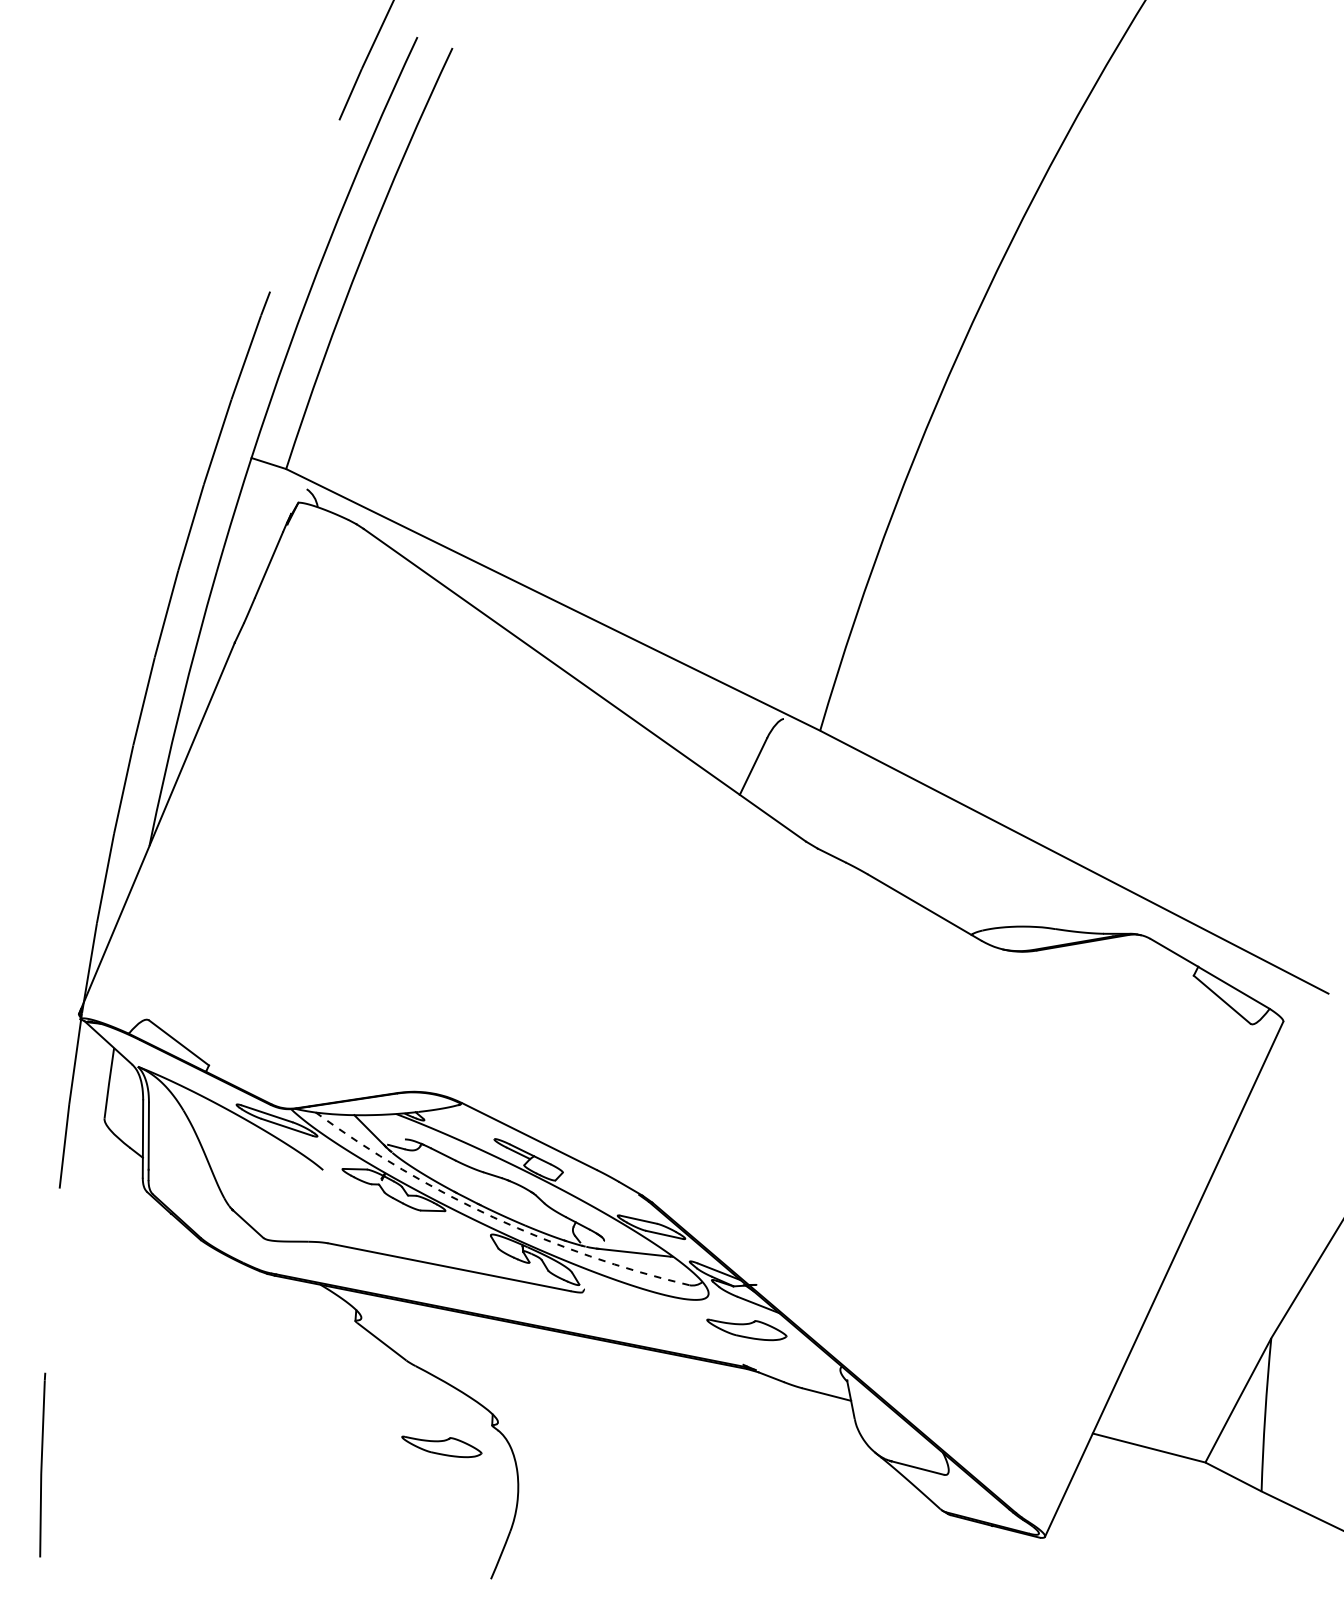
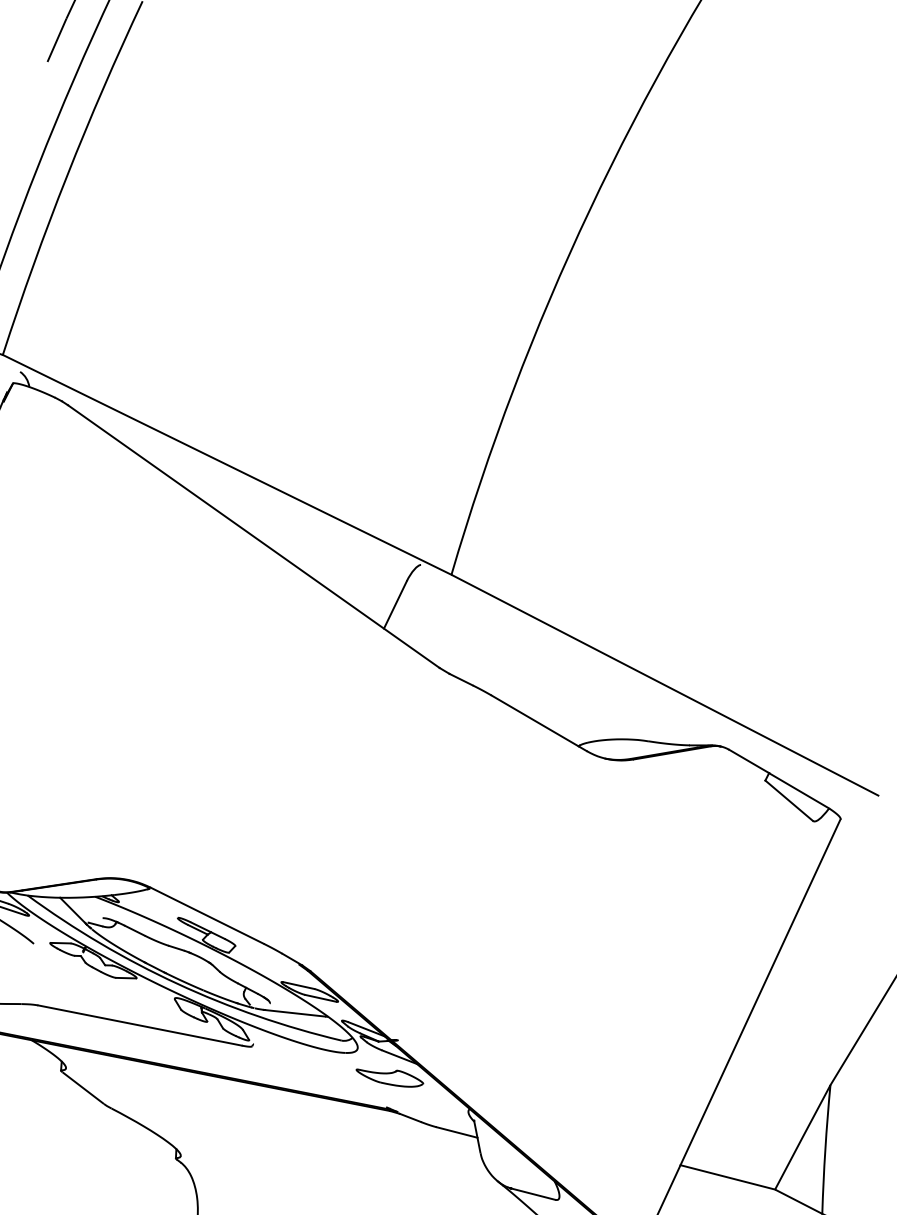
arc: (493, 1217) -> (177, 983), dashed -> solid
part: (441, 1446) -> (133, 1176), removed

